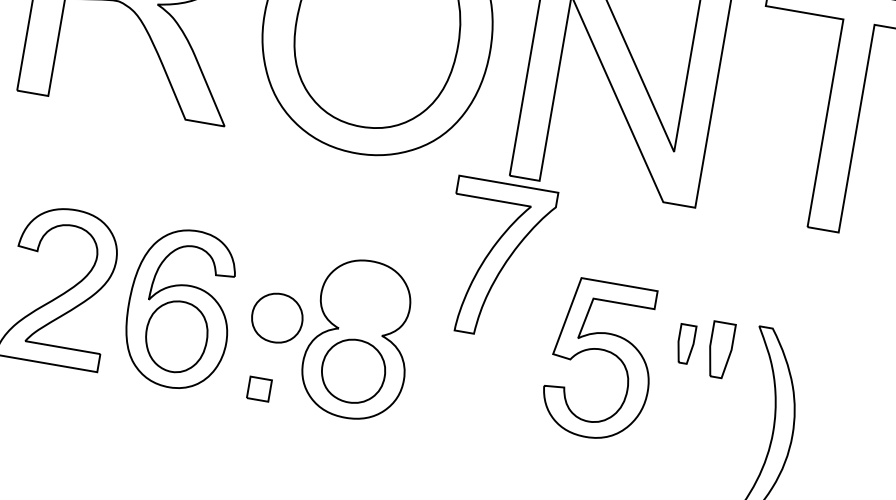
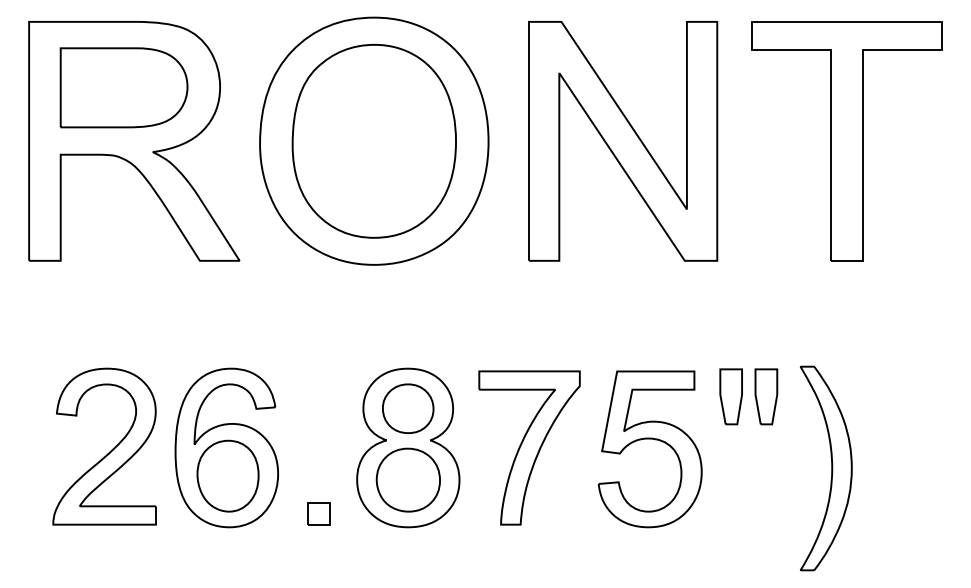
part: (495, 259) -> (529, 447), moved
part: (277, 317) -> (408, 408), moved
part: (685, 343) -> (730, 396), size x1.43
part: (601, 350) -> (649, 439), moved

